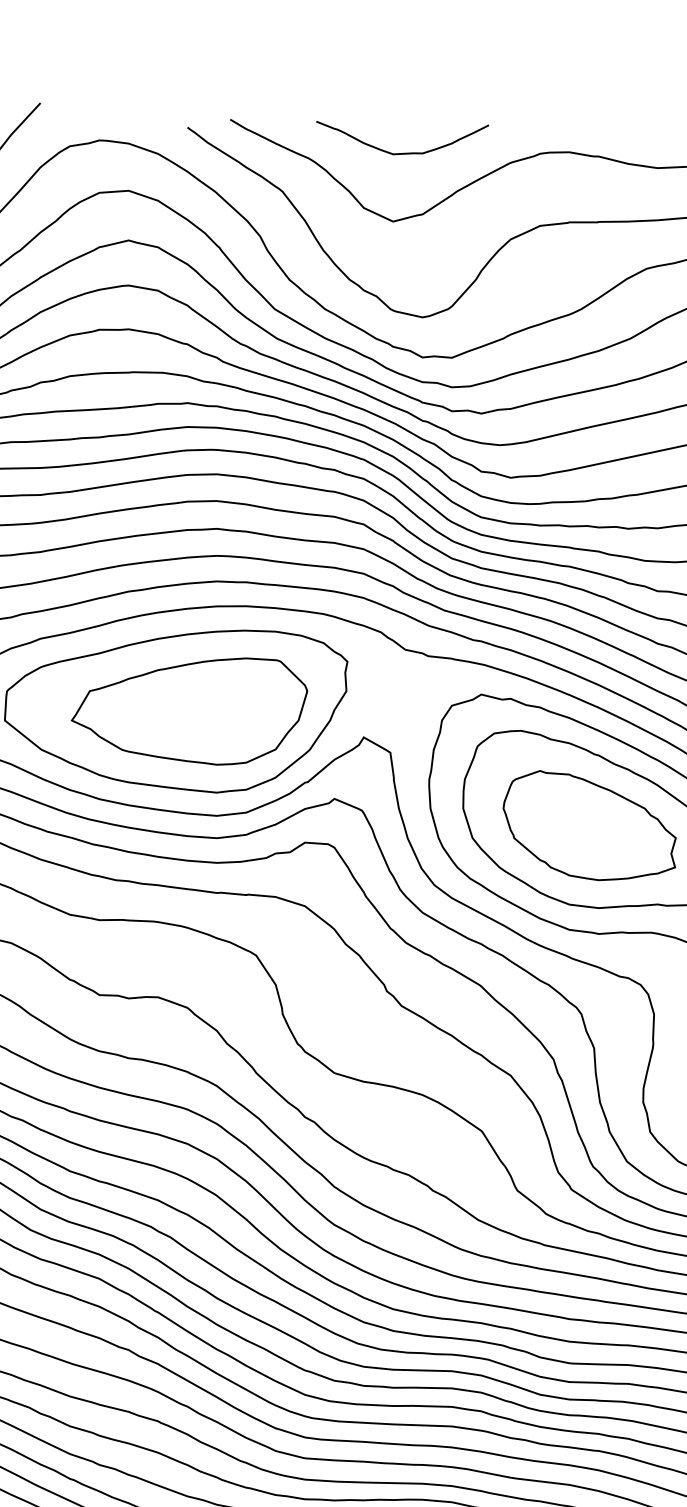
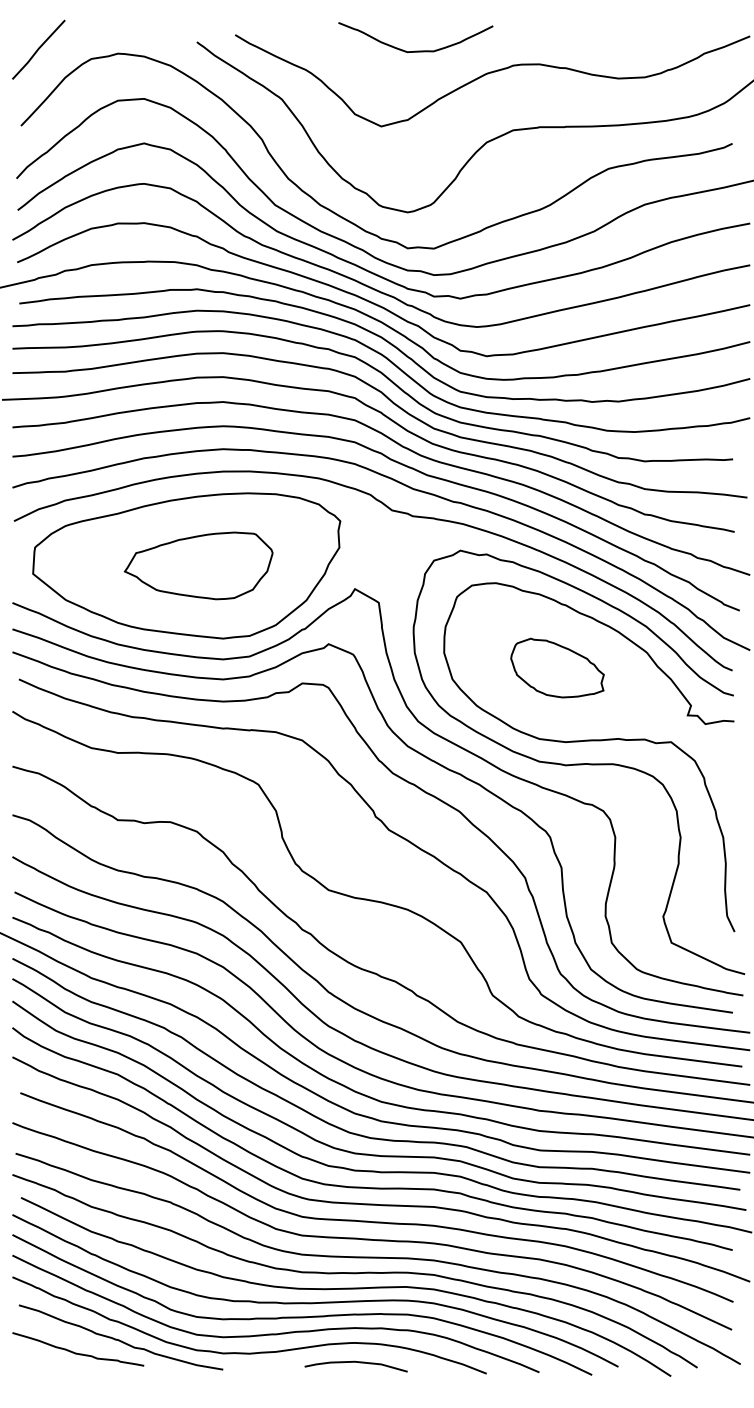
curve: (402, 152) -> (415, 50), moved
part: (189, 711) -> (198, 565), size x0.7
part: (589, 824) -> (557, 667), size x0.6

